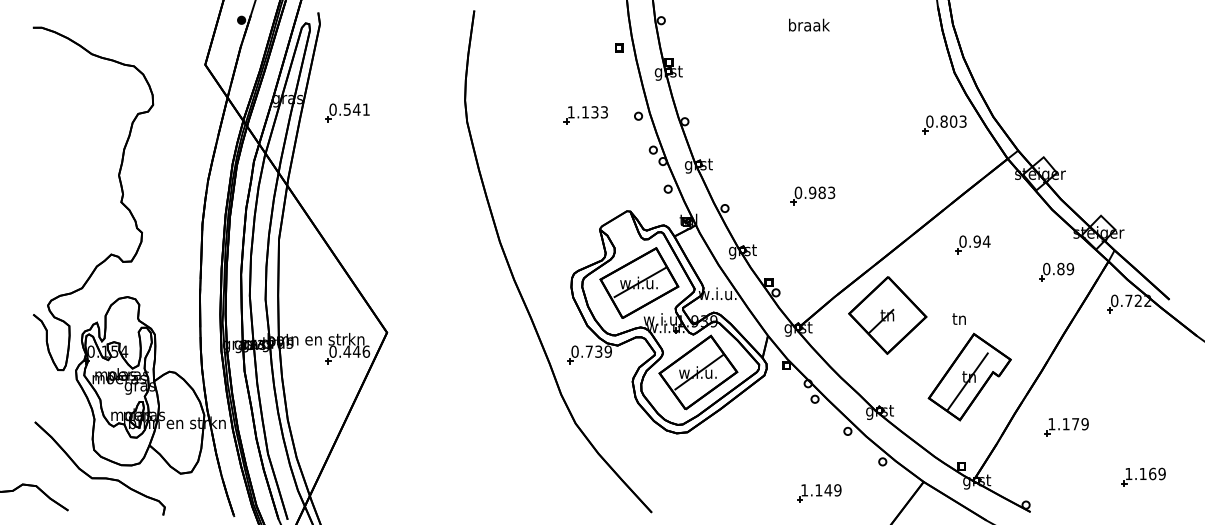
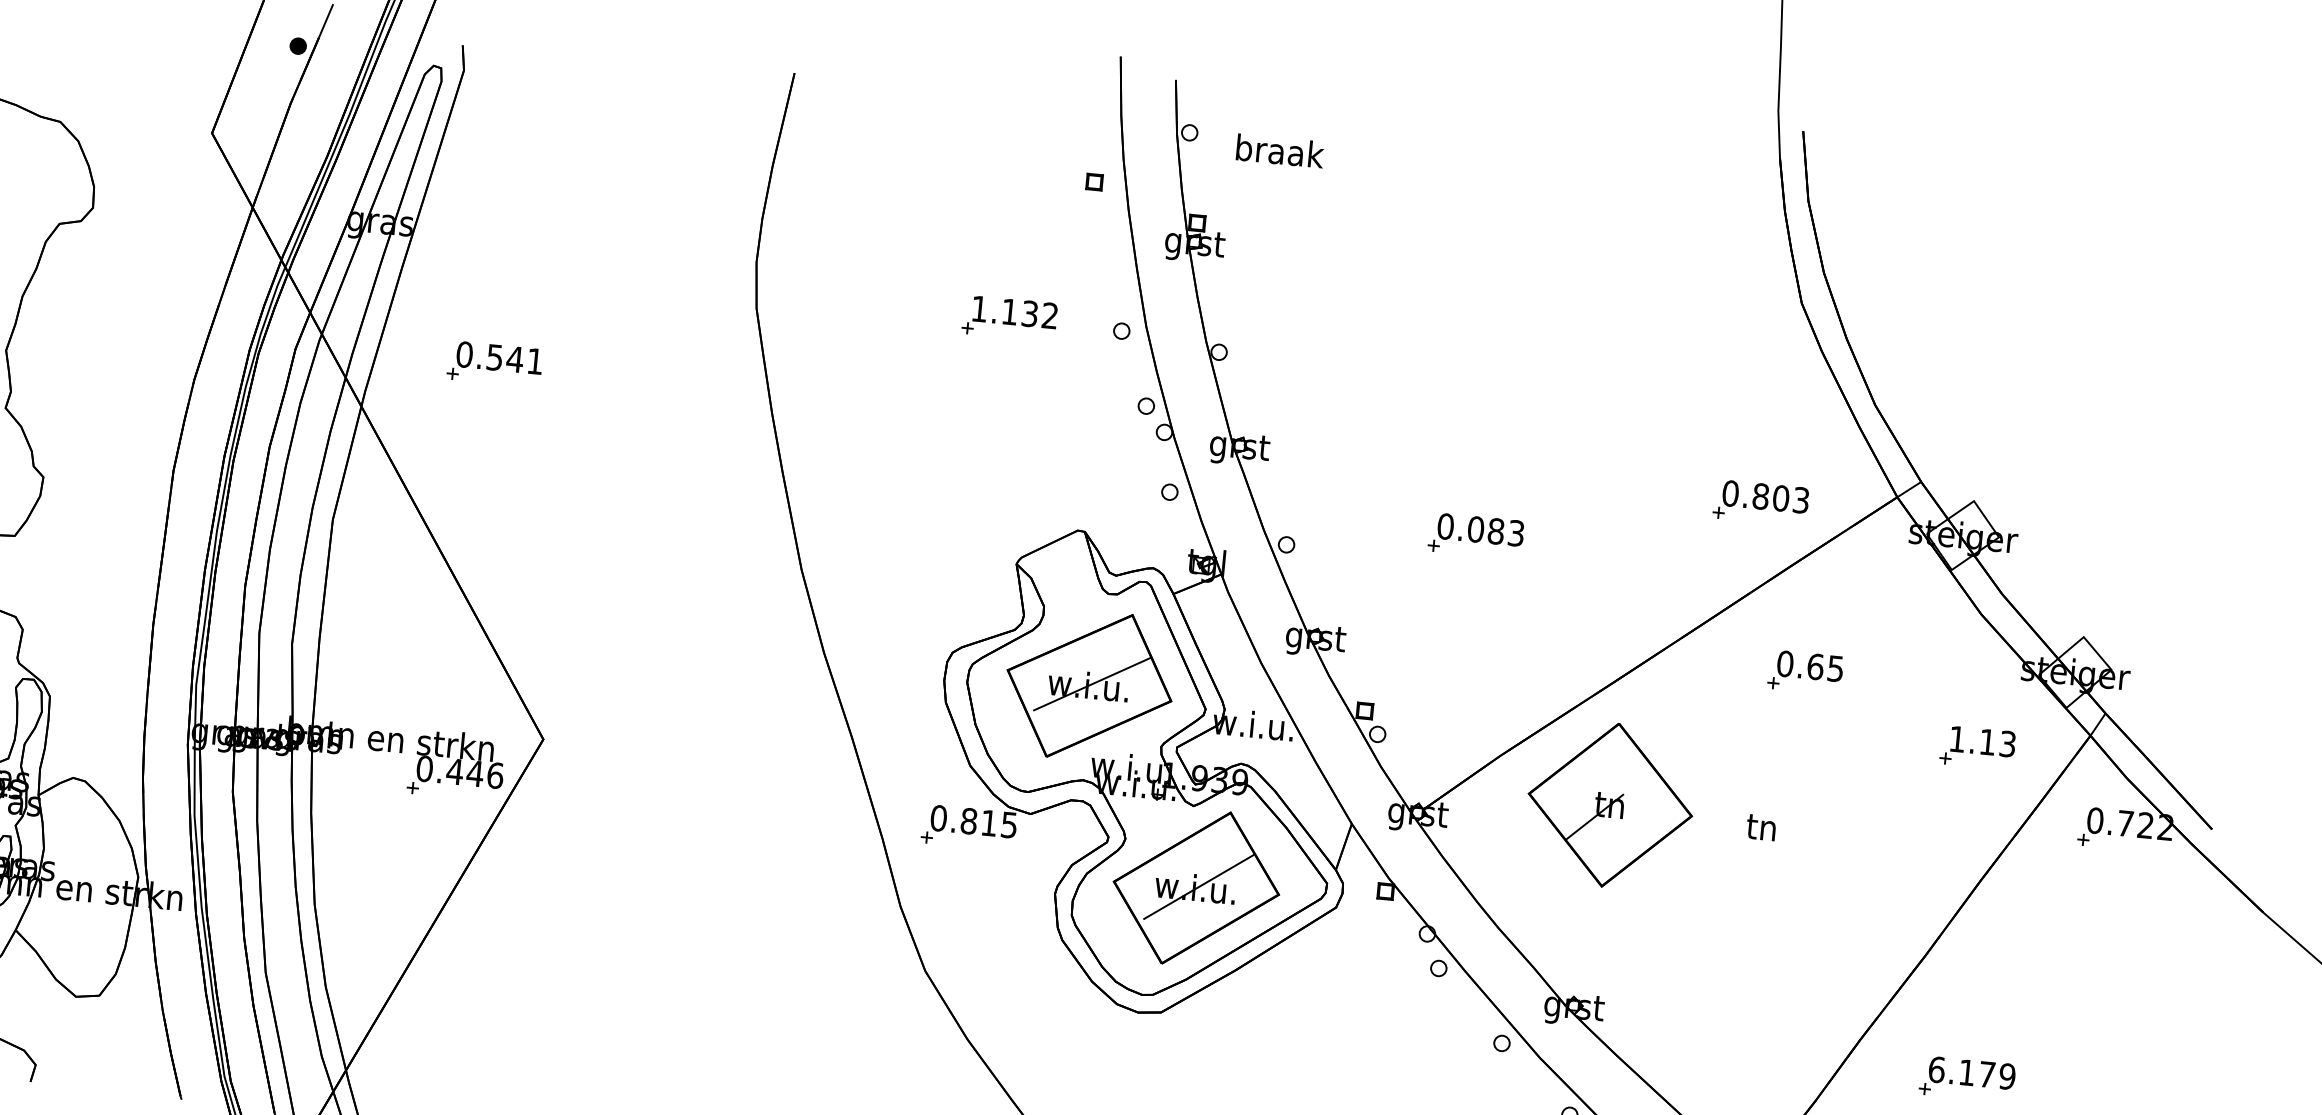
text: (809, 24) -> (1280, 149), moved
part: (347, 112) -> (494, 363), moved
text: (604, 112) -> (1050, 316), 1.133 -> 1.132
part: (944, 124) -> (1761, 502), moved
text: (812, 193) -> (1475, 530), 0.983 -> 0.083
text: (981, 241) -> (1824, 667), 0.94 -> 0.65
text: (1058, 268) -> (1982, 740), 0.89 -> 1.13
text: (598, 351) -> (988, 822), 0.739 -> 0.815
part: (969, 376) -> (1771, 951), removed
text: (1051, 424) -> (1935, 1070), 1.179 -> 6.179

